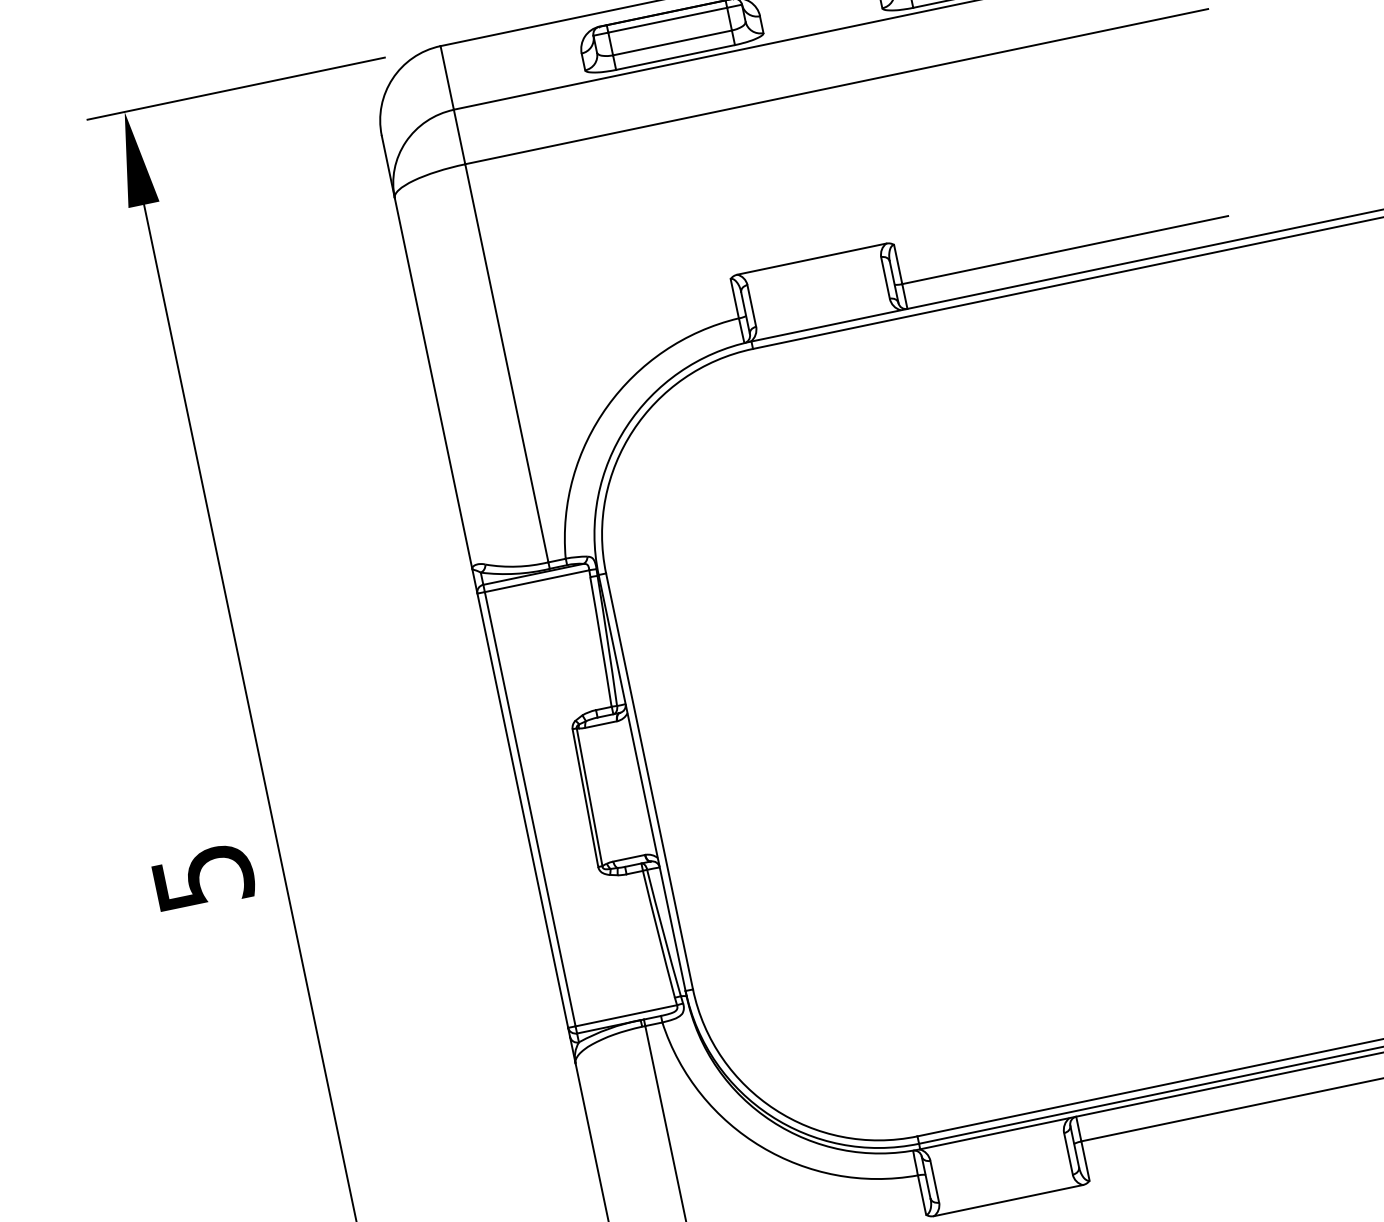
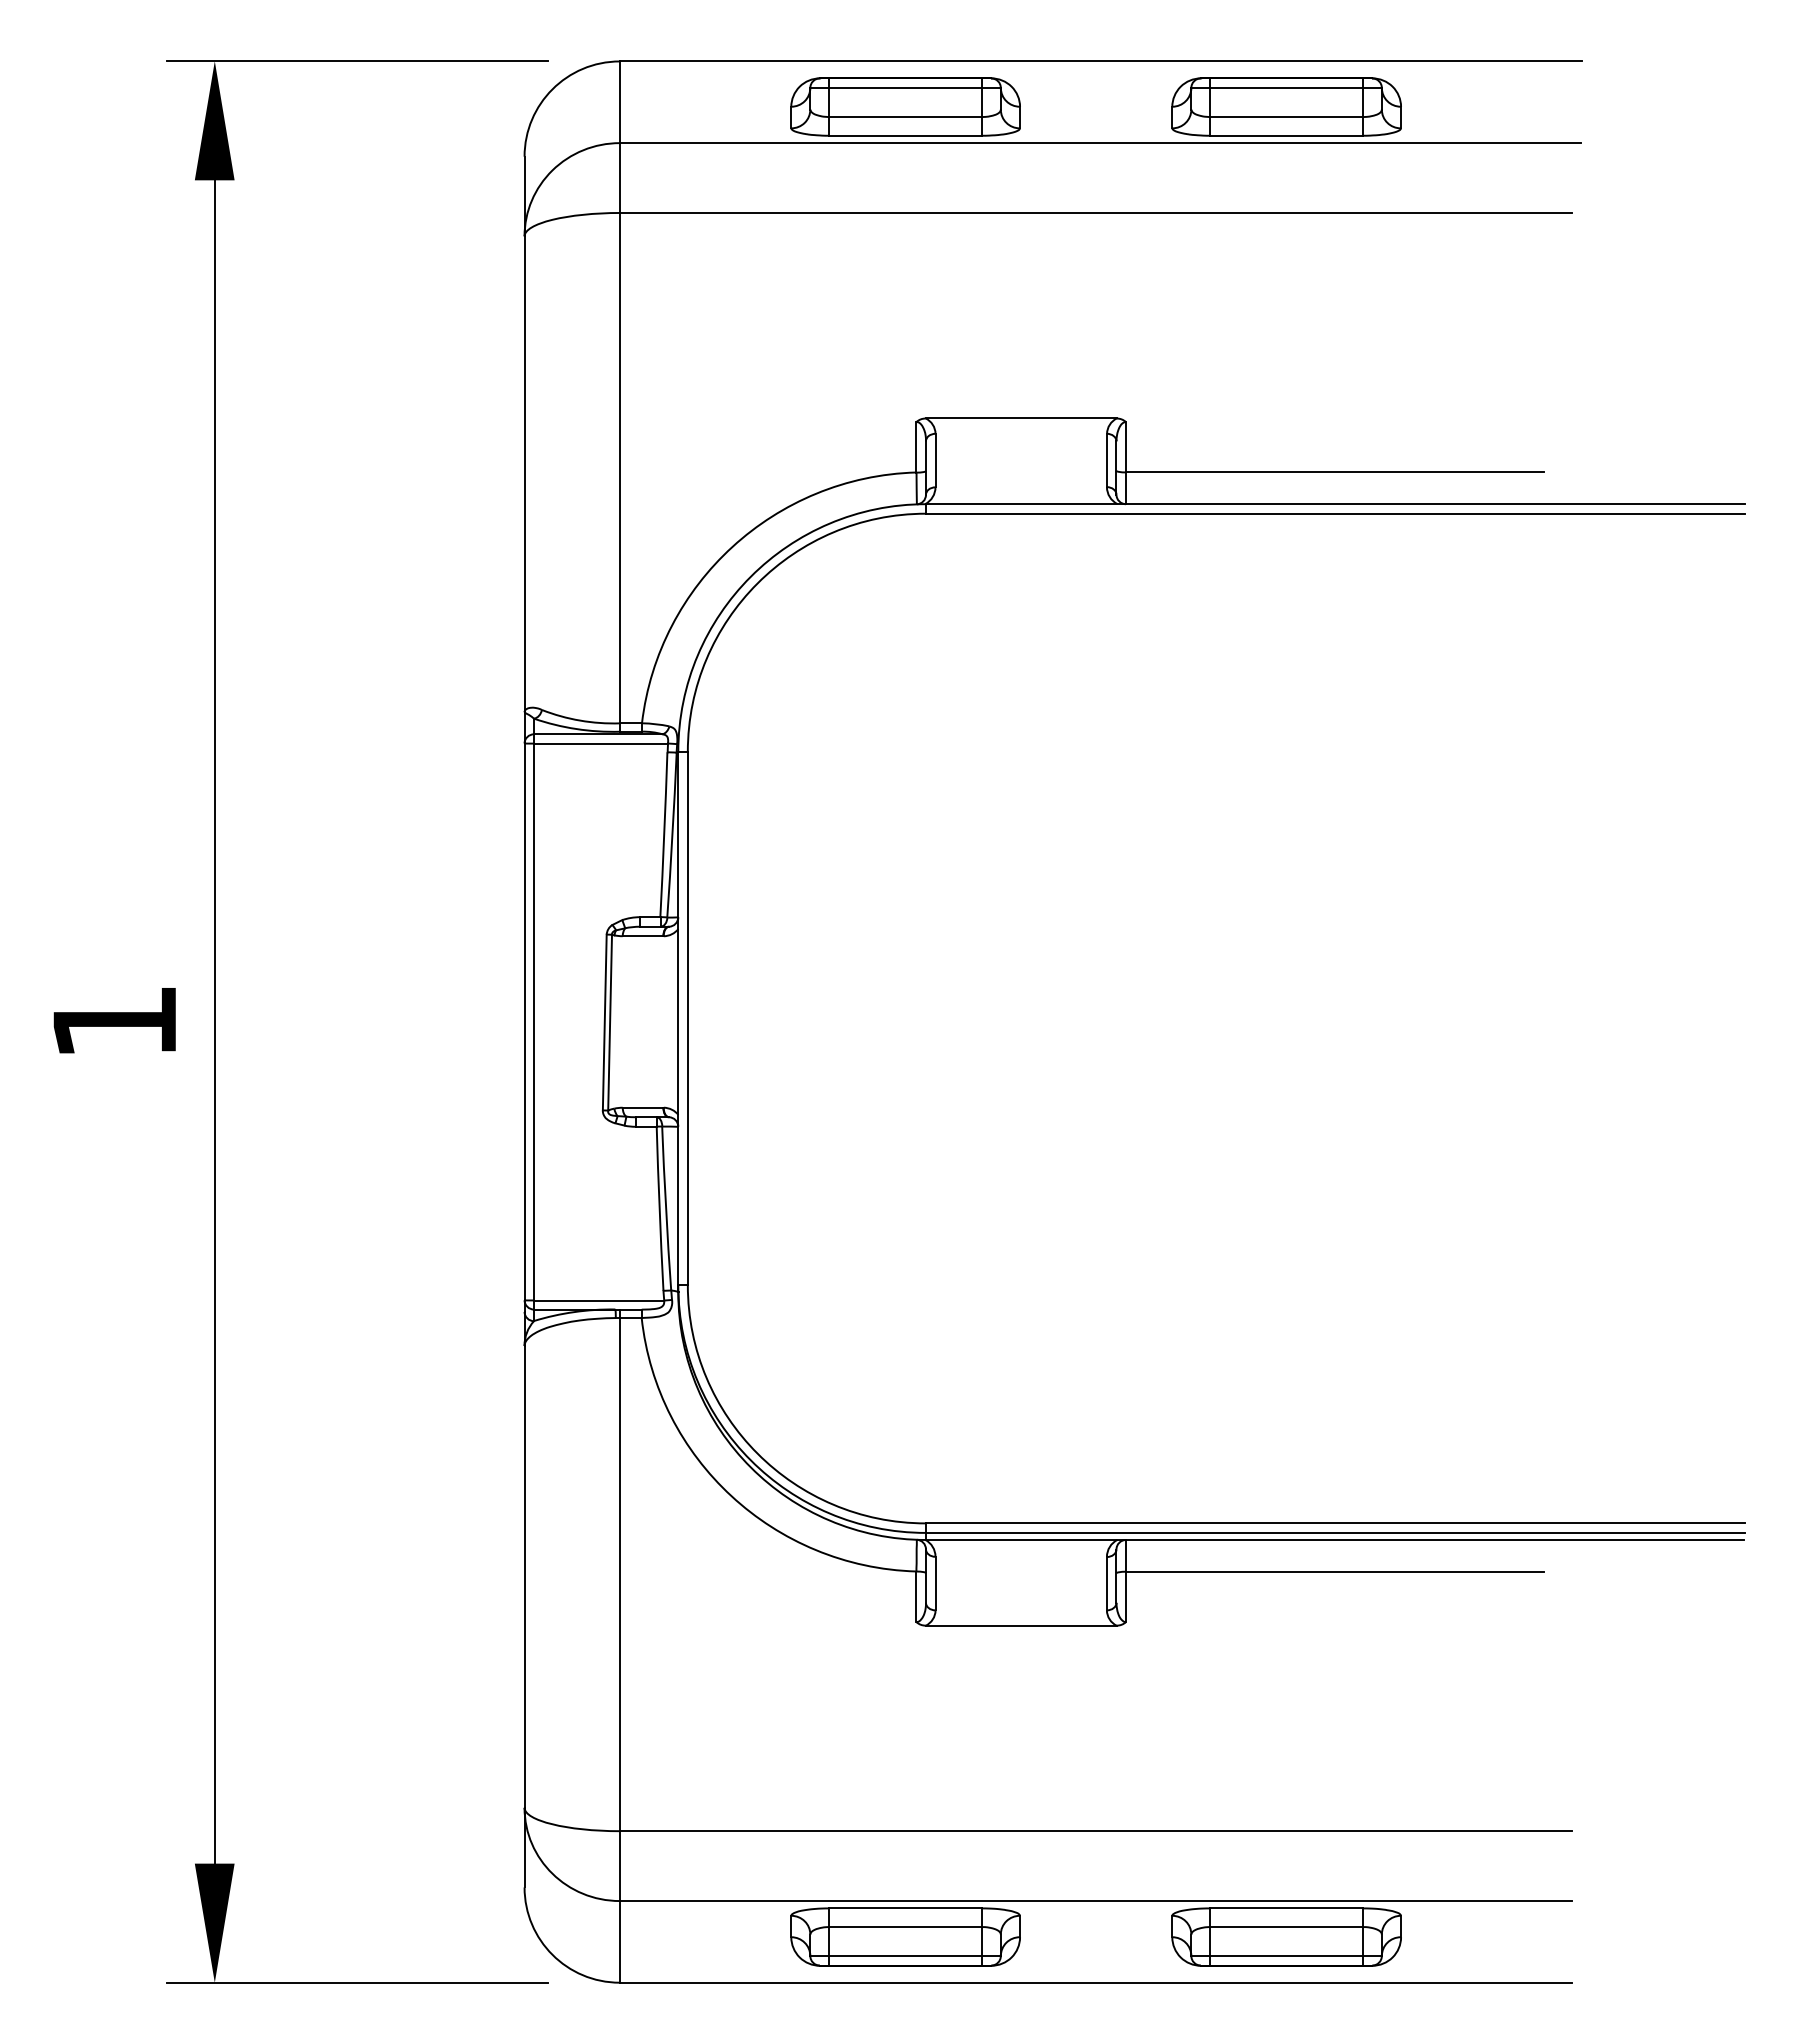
text: (203, 877) -> (115, 1022), 5 -> 1

